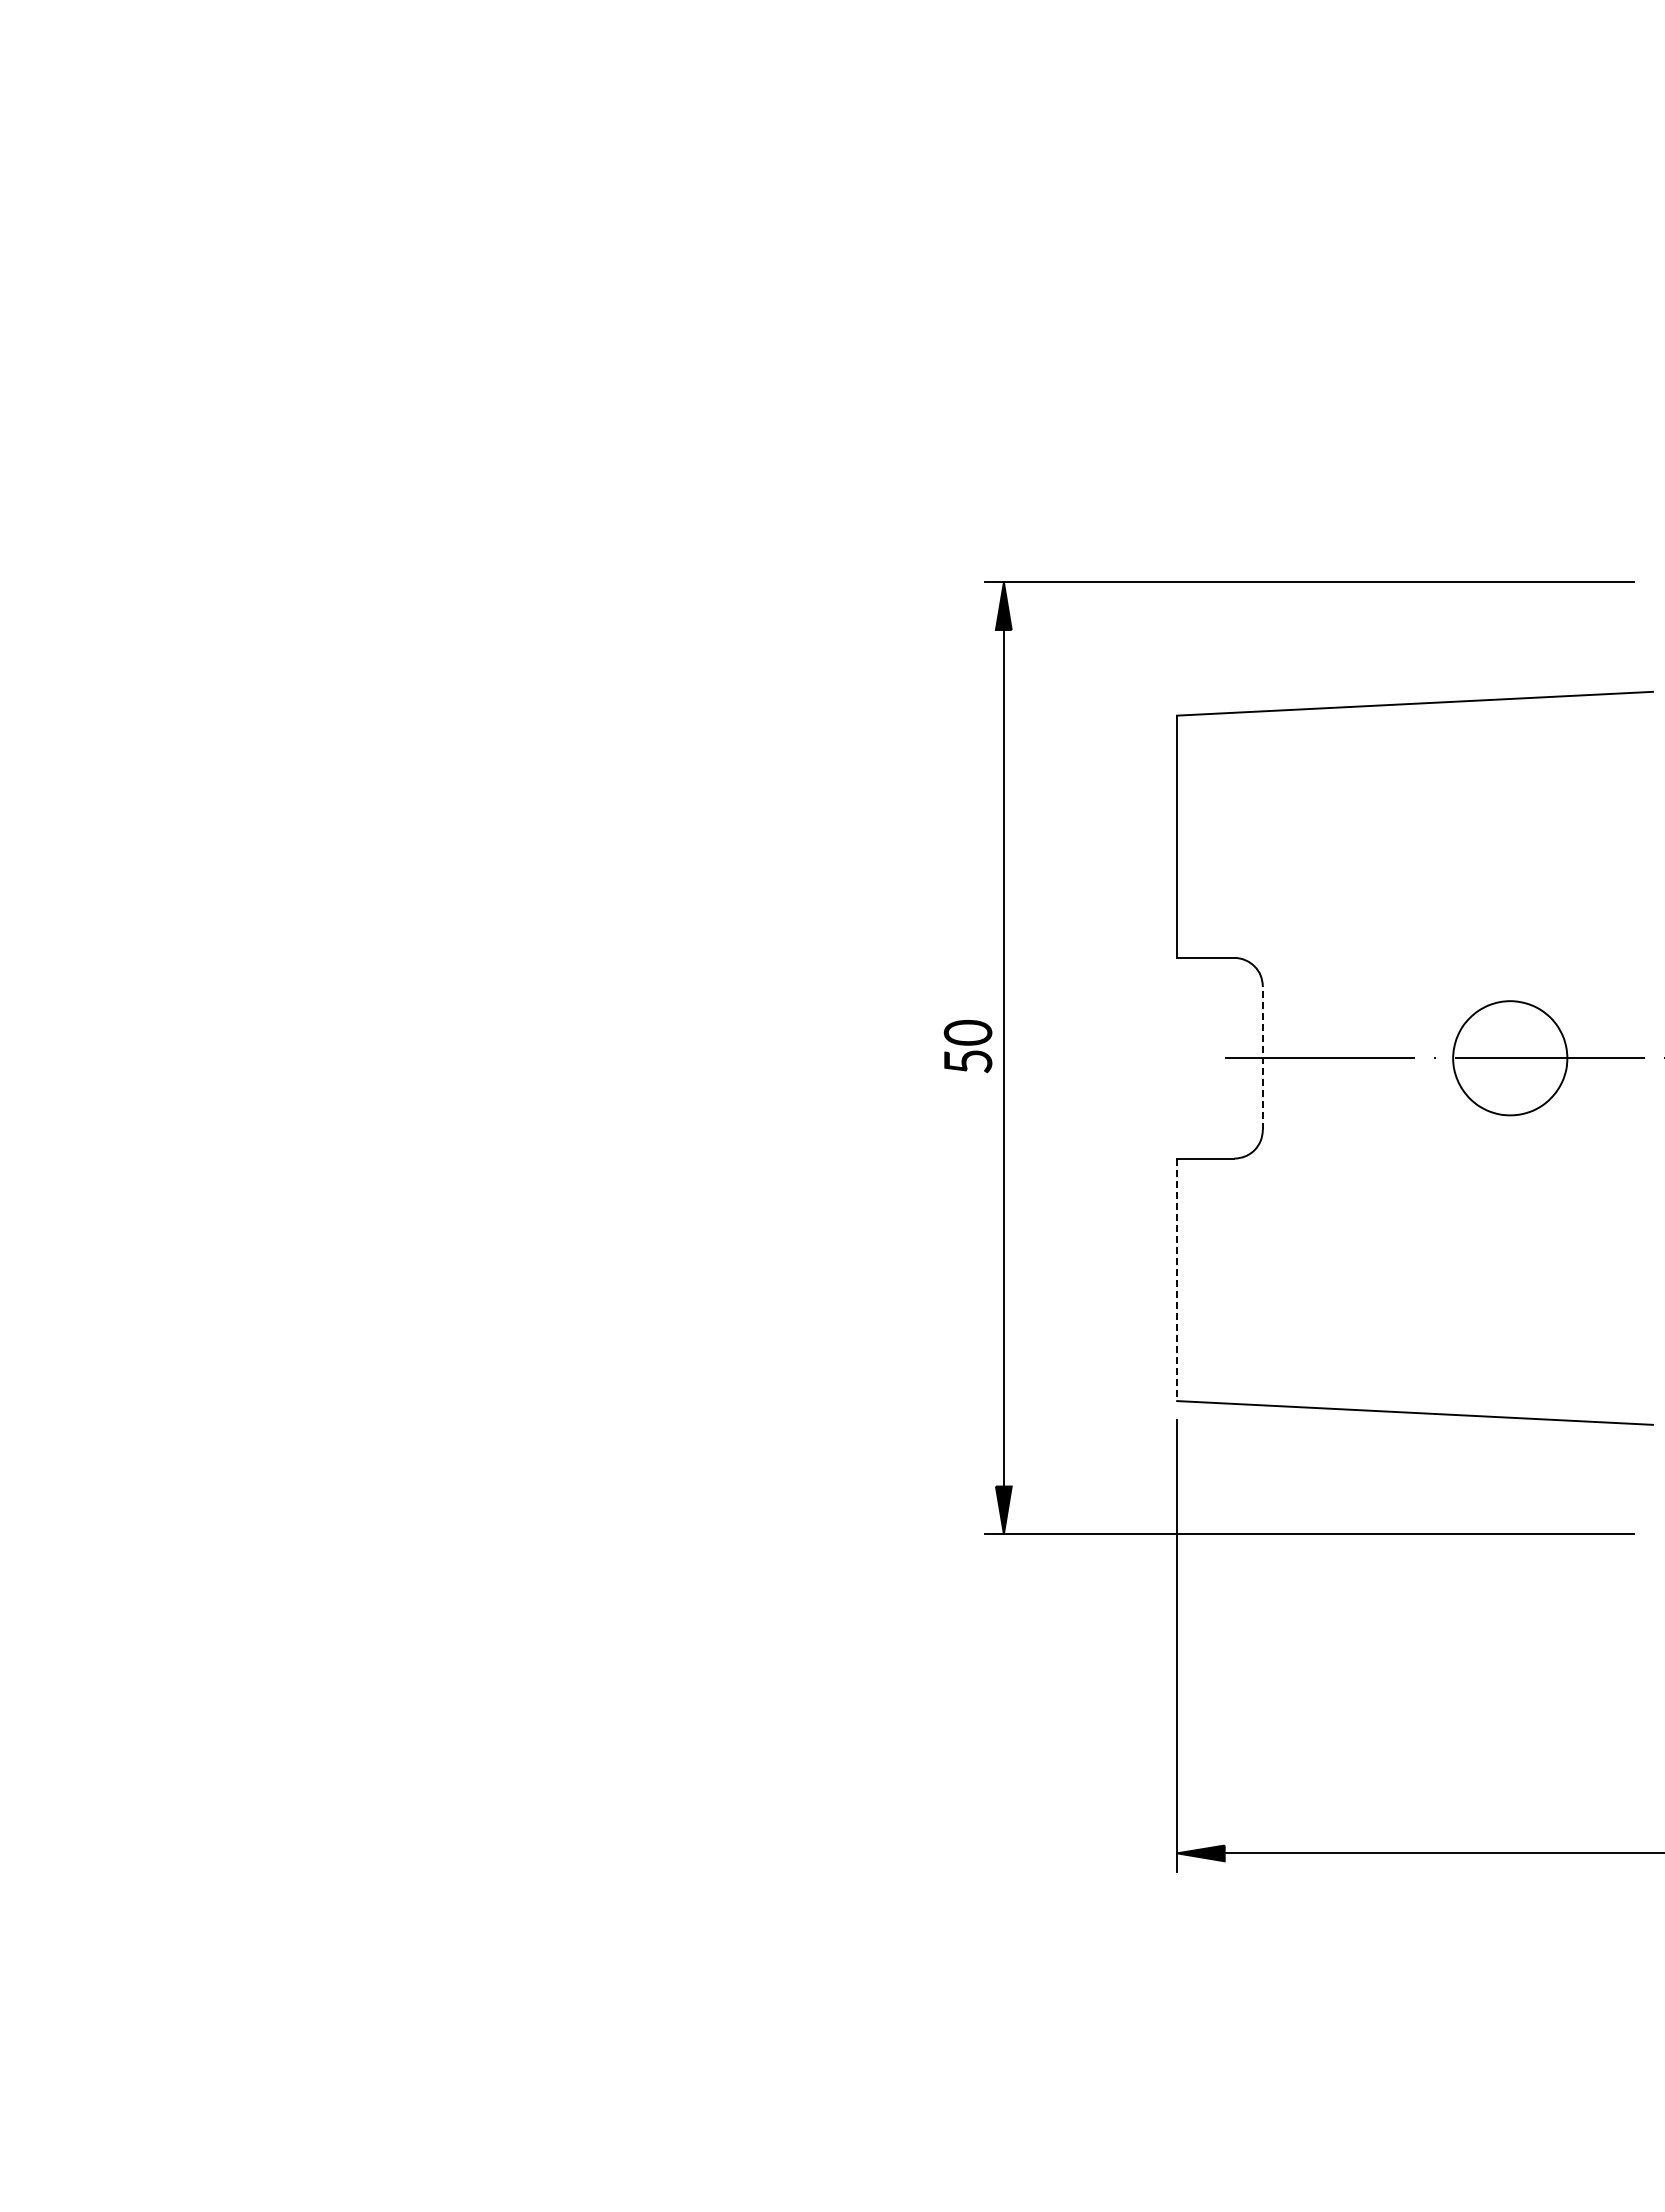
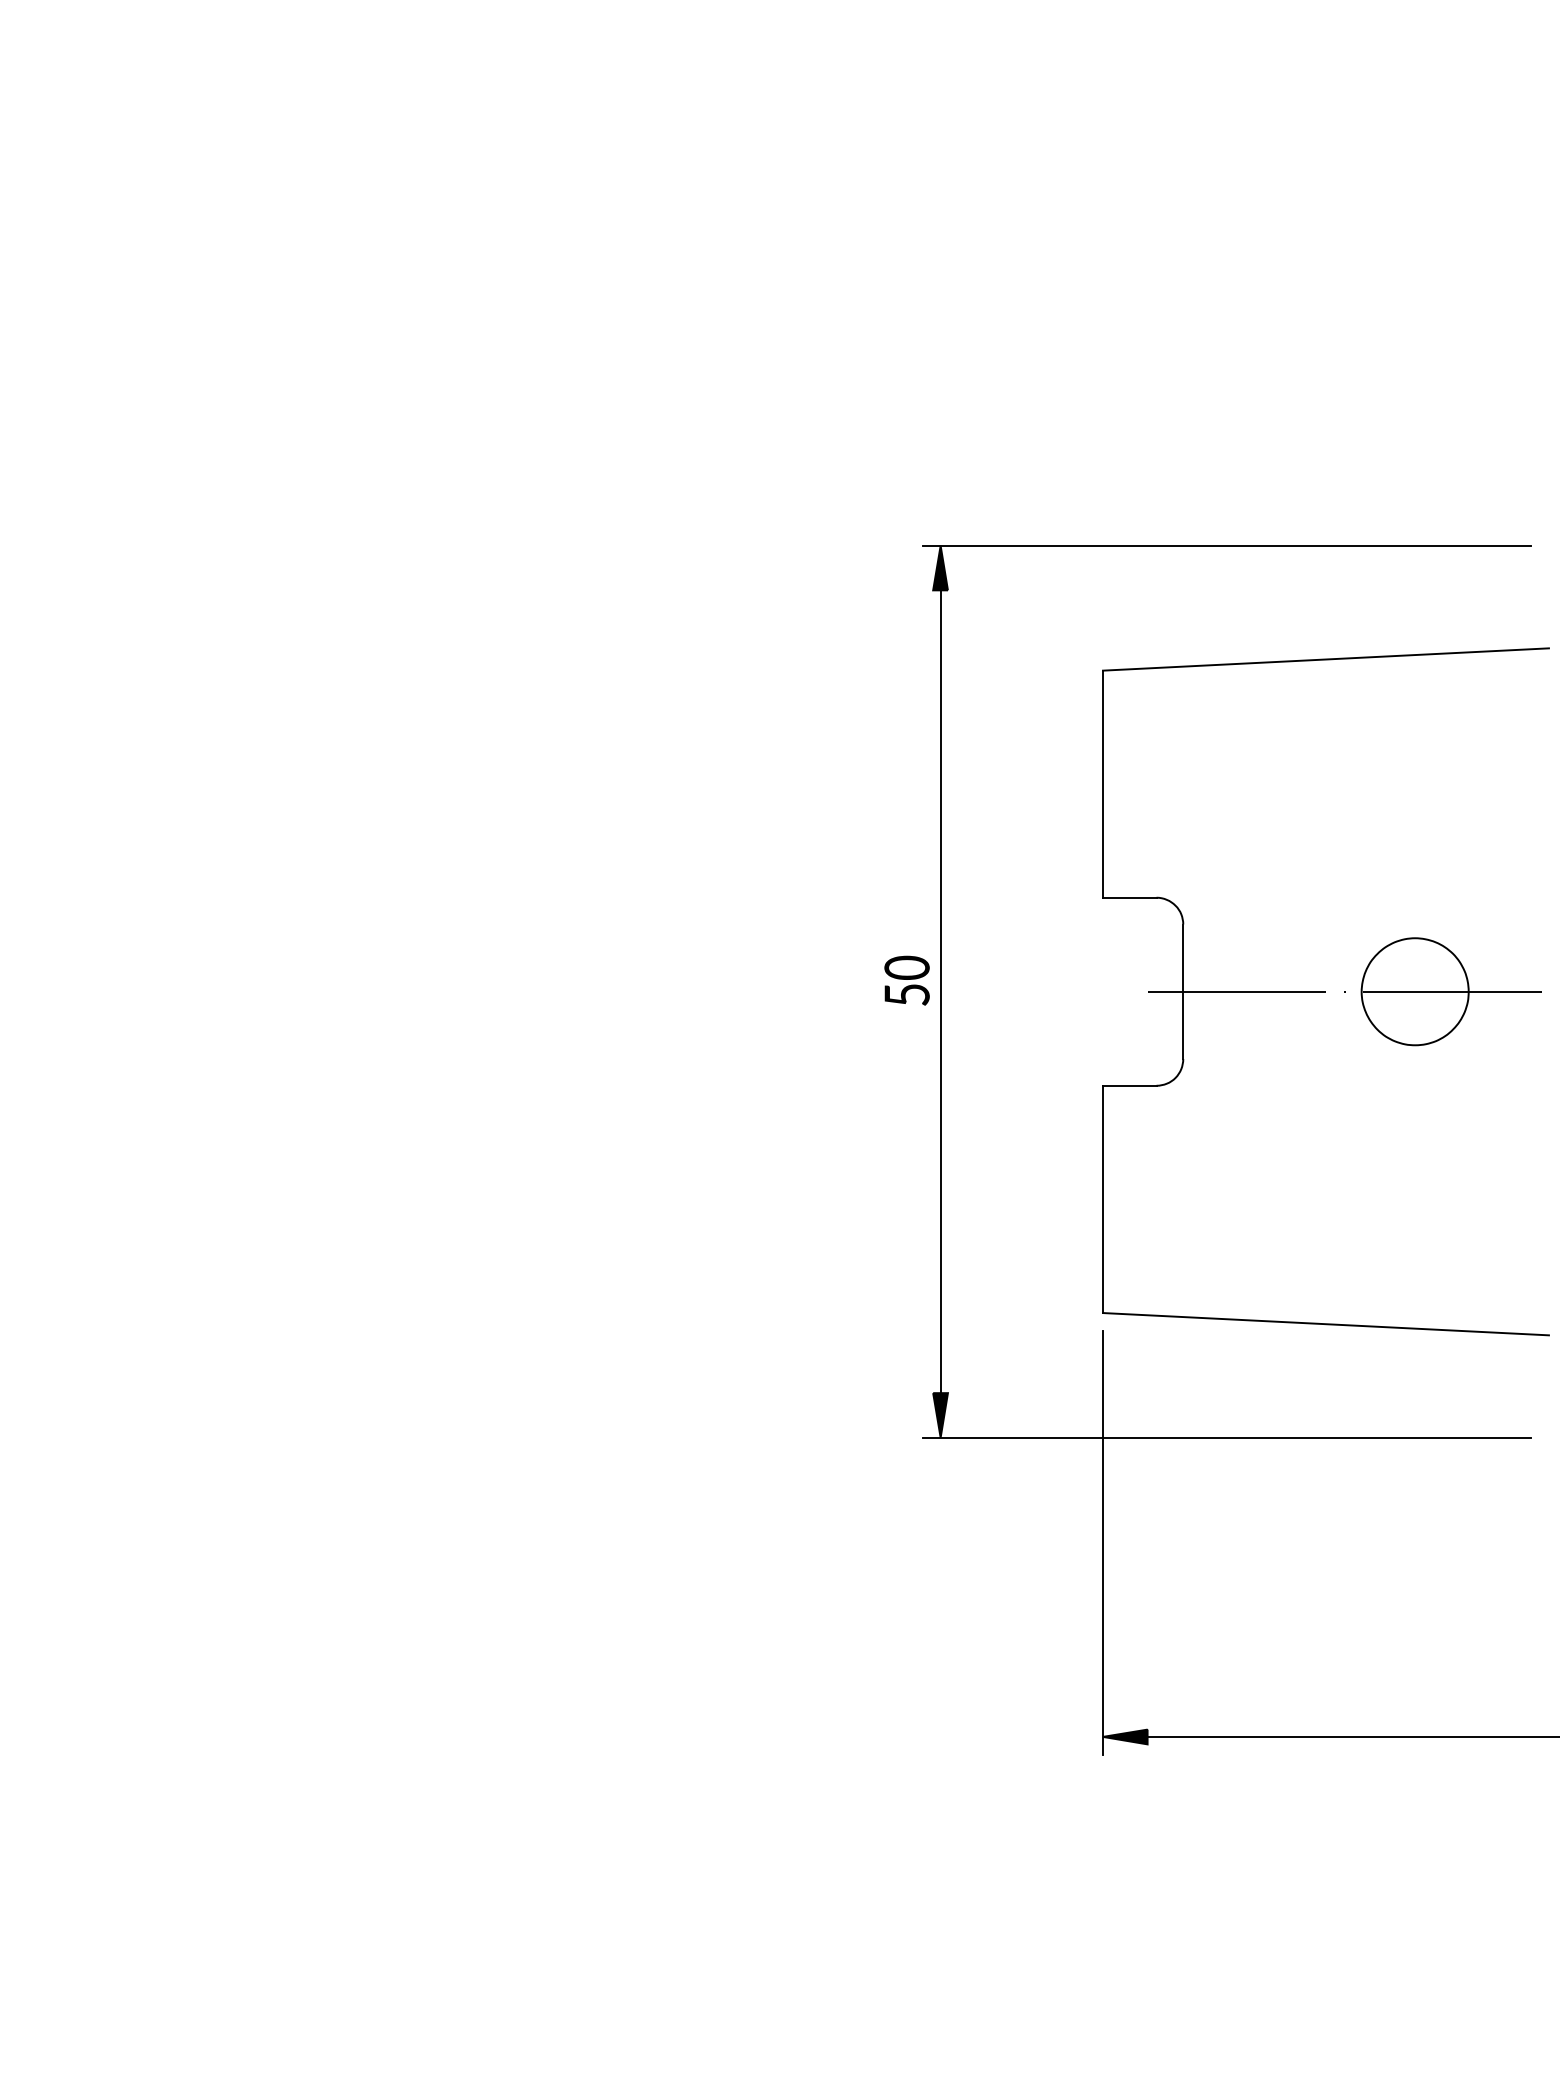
line: (1262, 1058) -> (1182, 991), dashed -> solid
line: (1177, 1280) -> (1103, 1200), dashed -> solid

